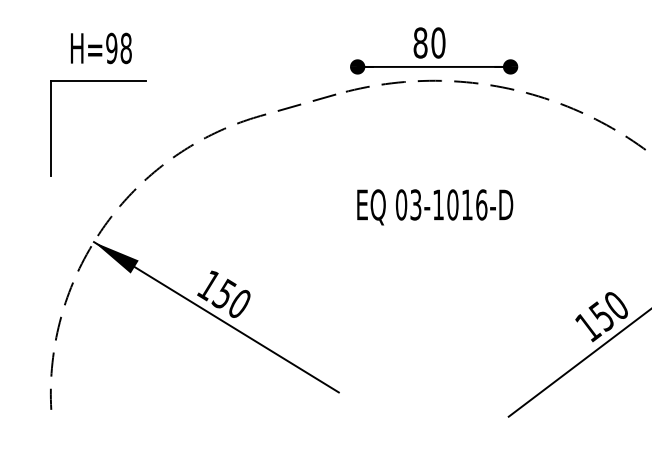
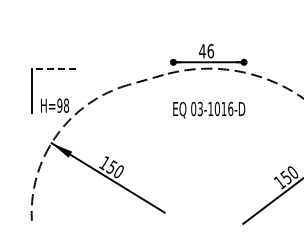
text: (429, 43) -> (206, 51), 80 -> 46
text: (100, 47) -> (54, 105), moved
line: (98, 80) -> (53, 68), solid -> dashed
text: (435, 205) -> (209, 109), moved

